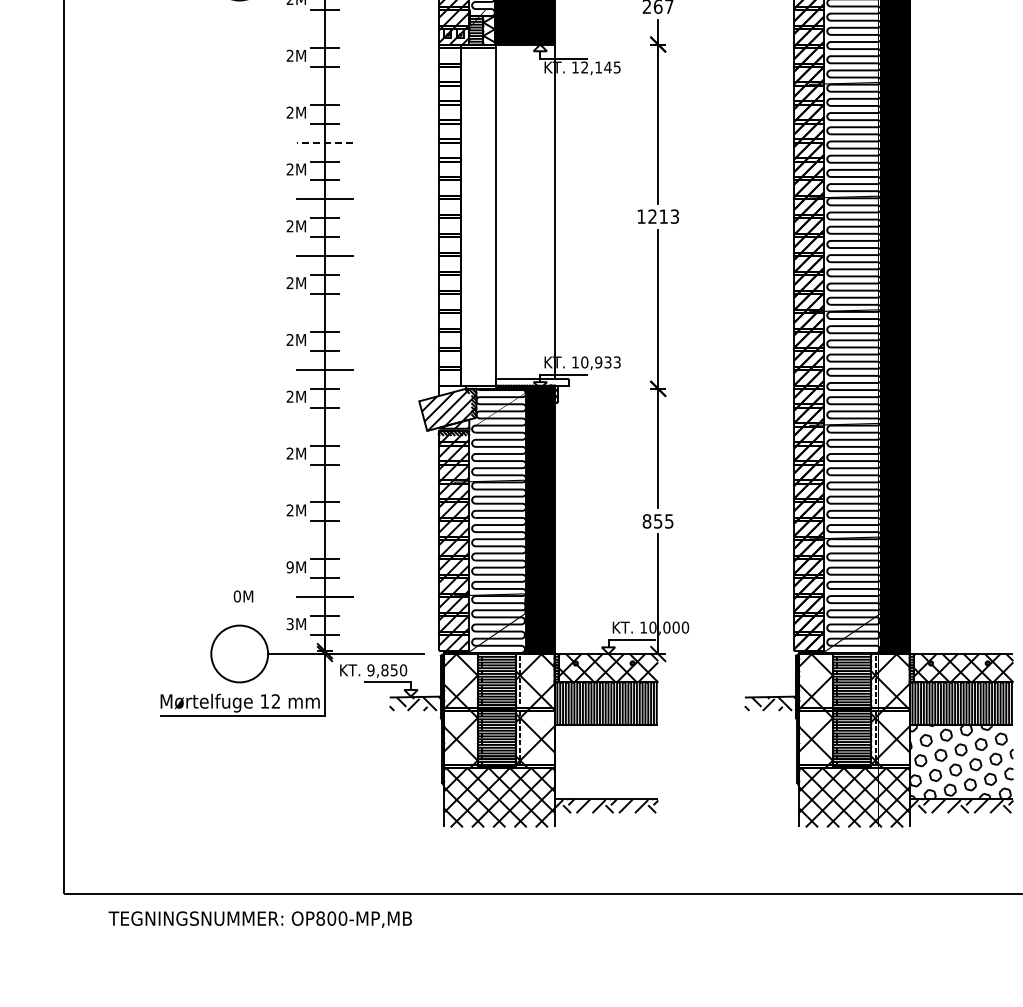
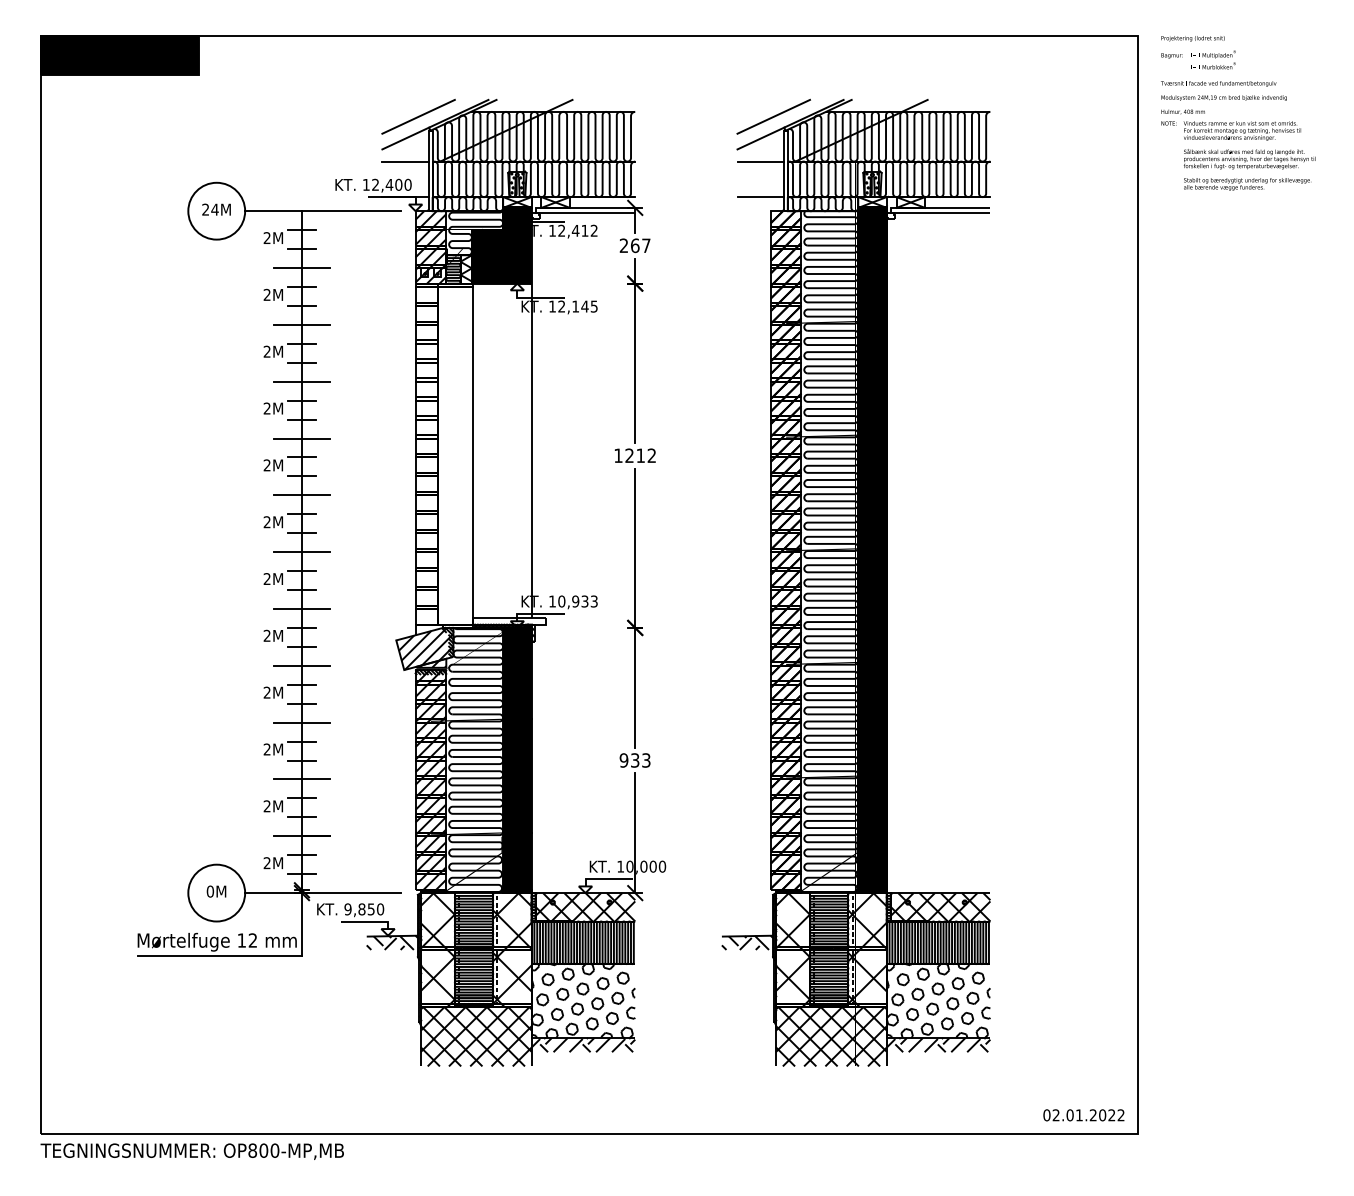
line: (324, 29) -> (301, 268), added
line: (324, 85) -> (301, 324), added
line: (324, 142) -> (301, 381), dashed -> solid
text: (674, 216) -> (651, 455), 1213 -> 1212
line: (324, 313) -> (301, 552), added
line: (324, 426) -> (301, 665), added
line: (324, 483) -> (301, 722), added
text: (657, 521) -> (634, 760), 855 -> 933
line: (324, 540) -> (301, 779), added
text: (289, 567) -> (266, 806), 9M -> 2M
text: (243, 596) -> (216, 891), moved
text: (289, 624) -> (266, 863), 3M -> 2M
hatch: (606, 762) -> (583, 1001), added
text: (259, 919) -> (191, 1151), moved

